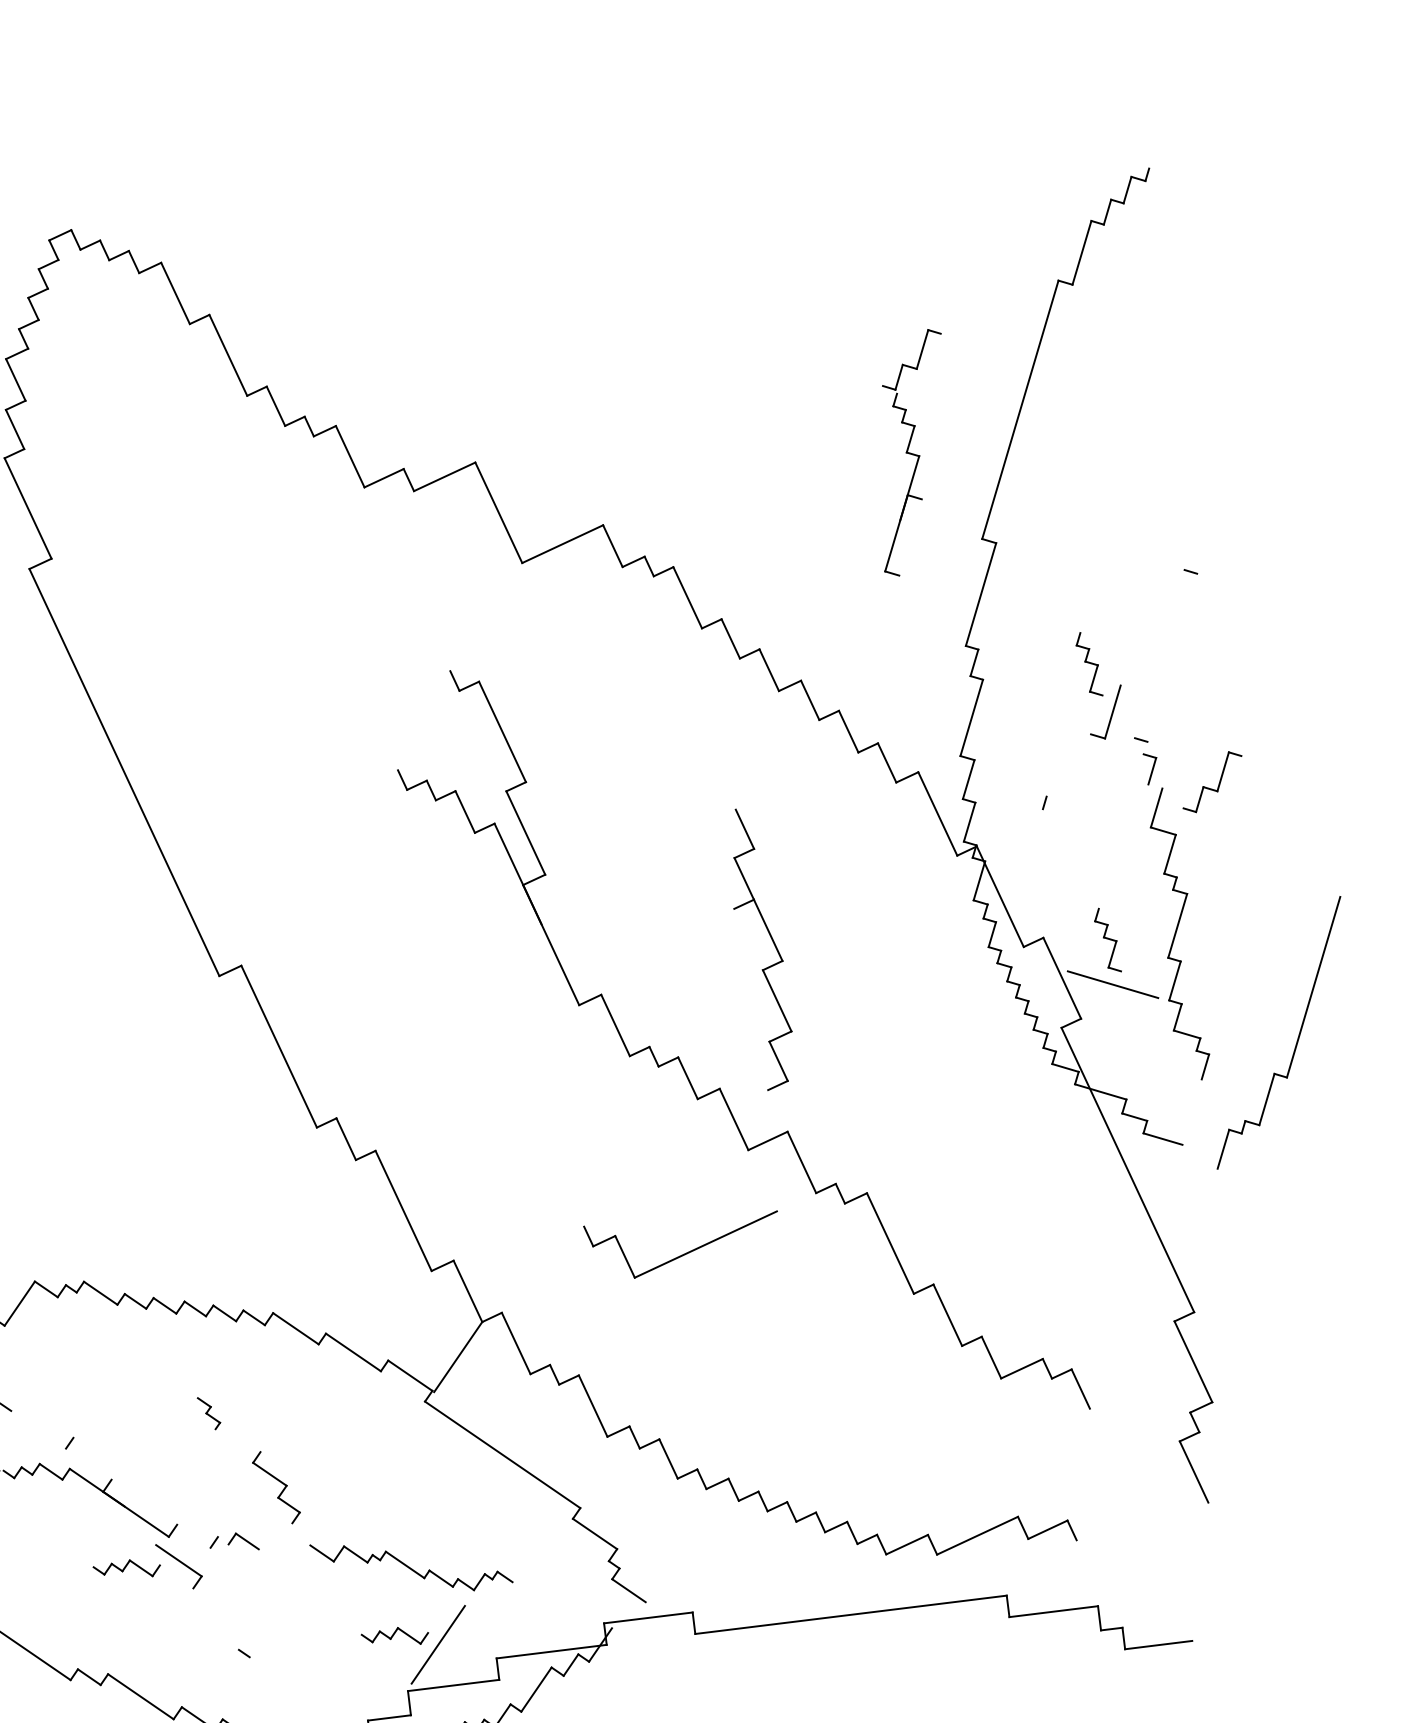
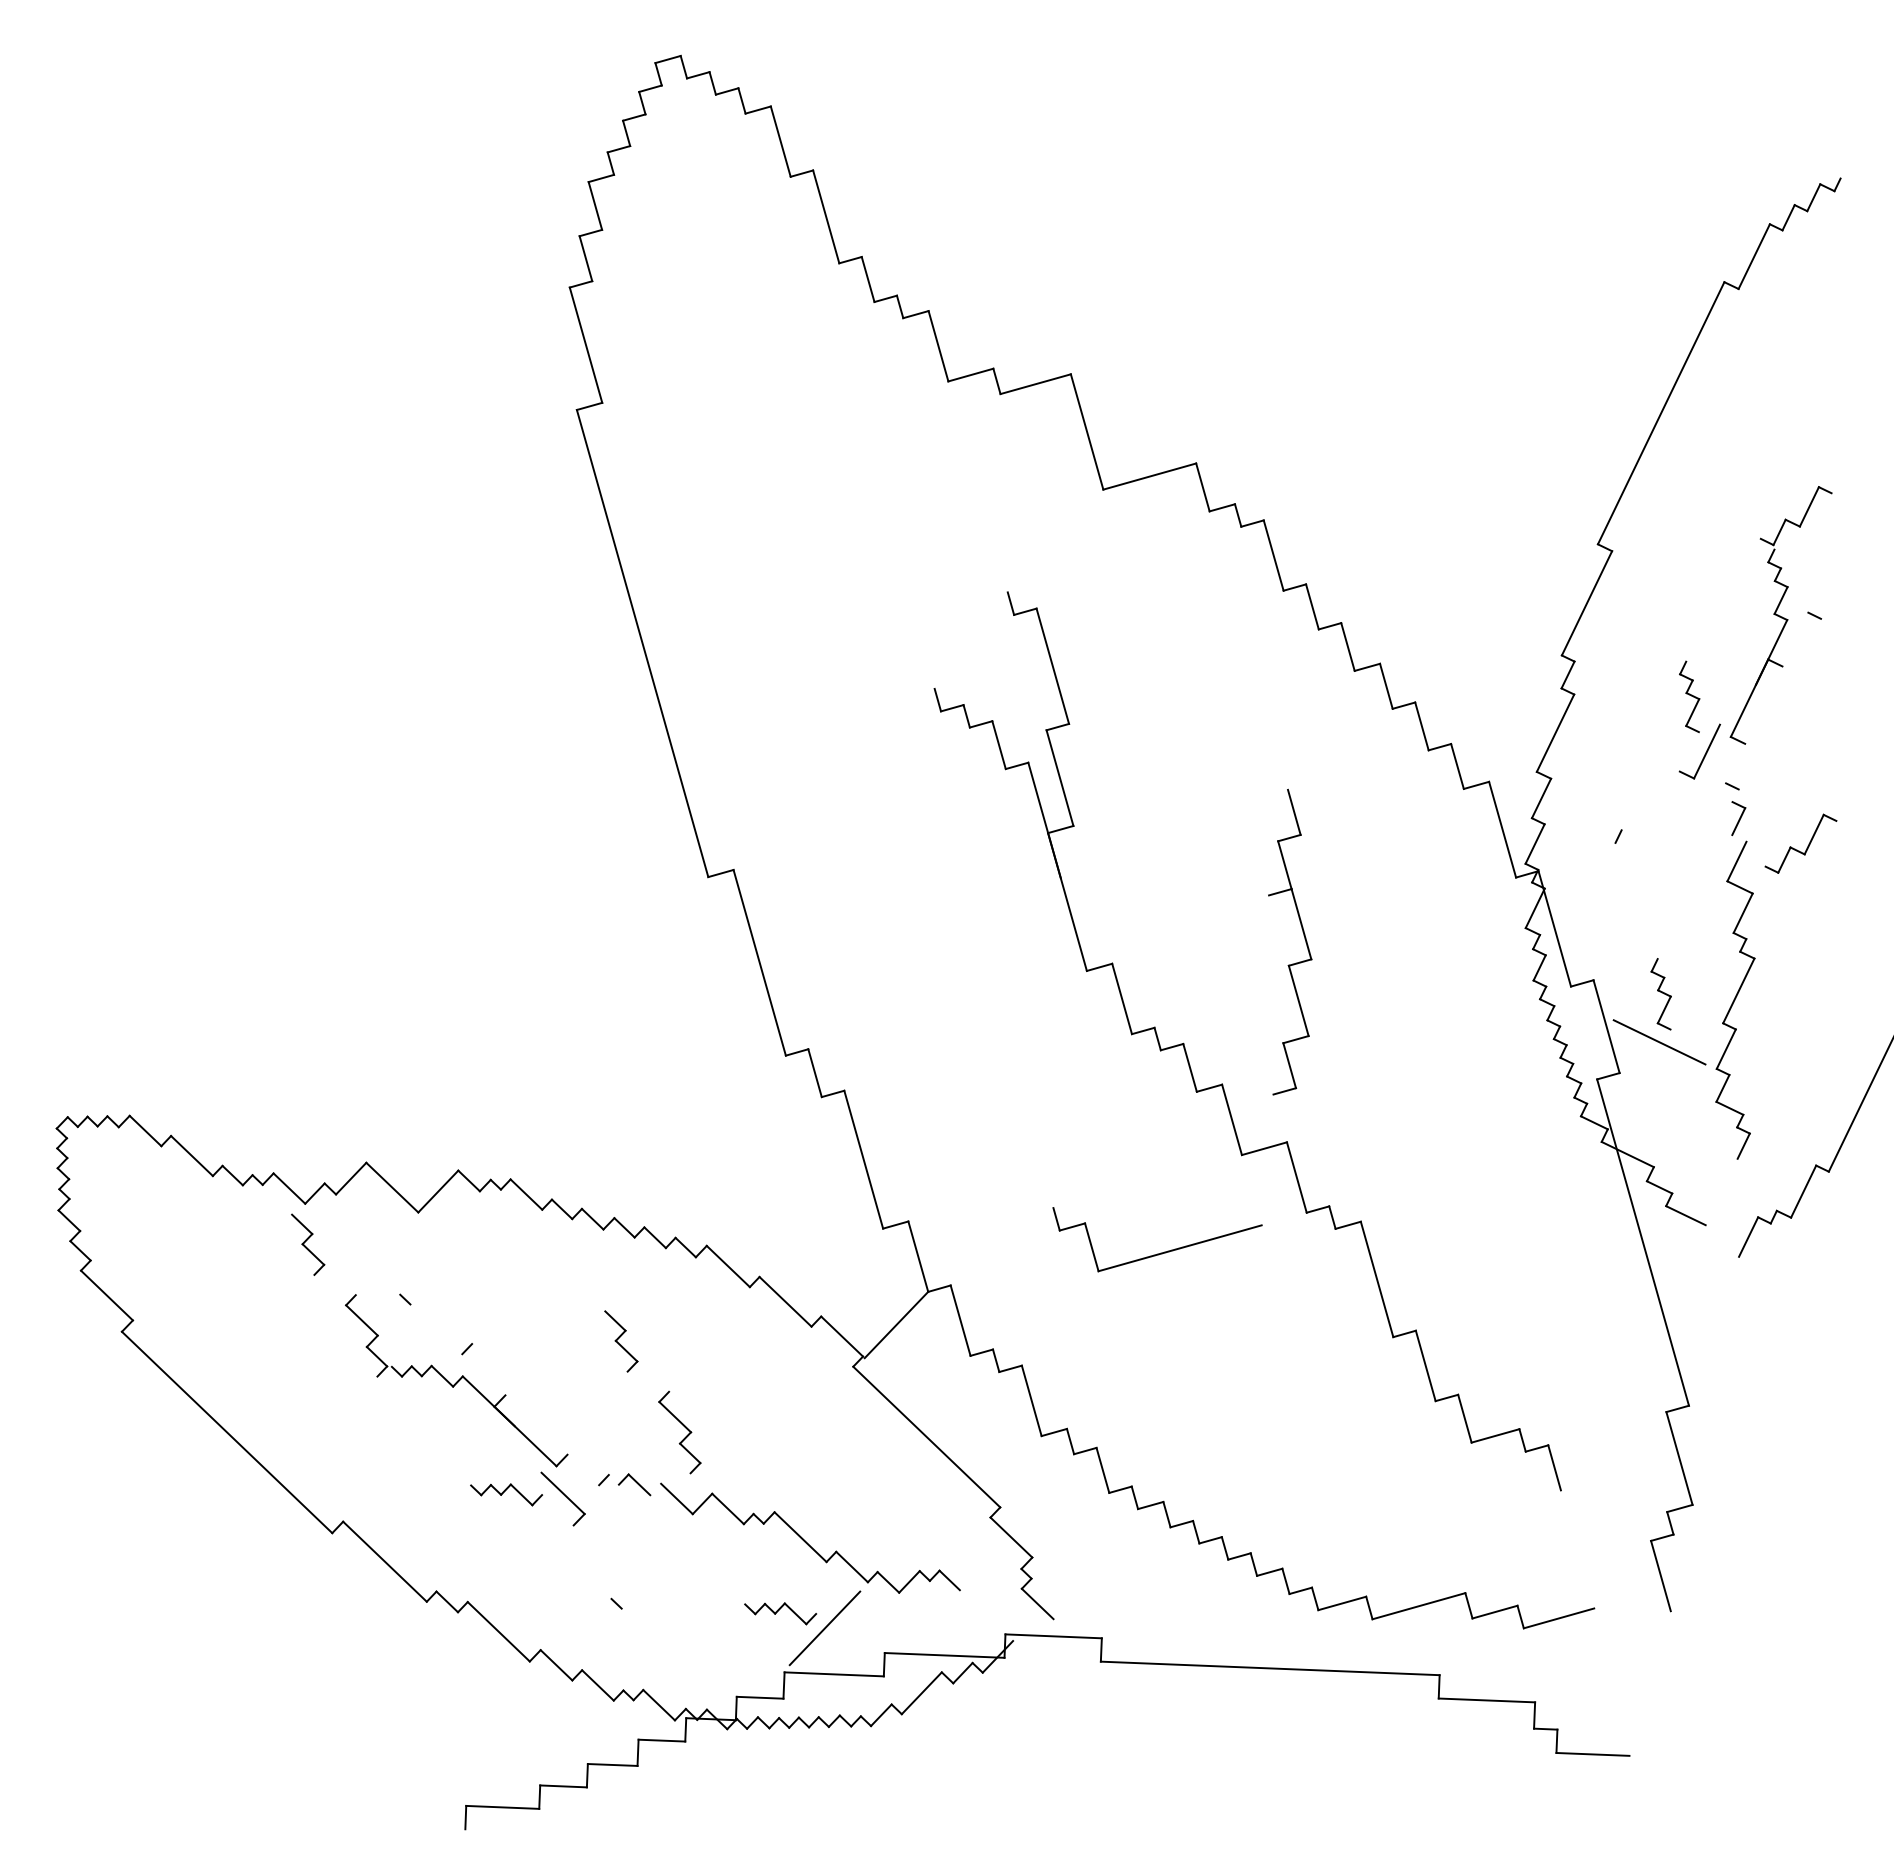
part: (912, 453) -> (1780, 615), moved
part: (209, 1413) -> (621, 1341), size x1.67
line: (1106, 1526) -> (1558, 1618), added
part: (411, 1564) -> (810, 1537), size x1.43

